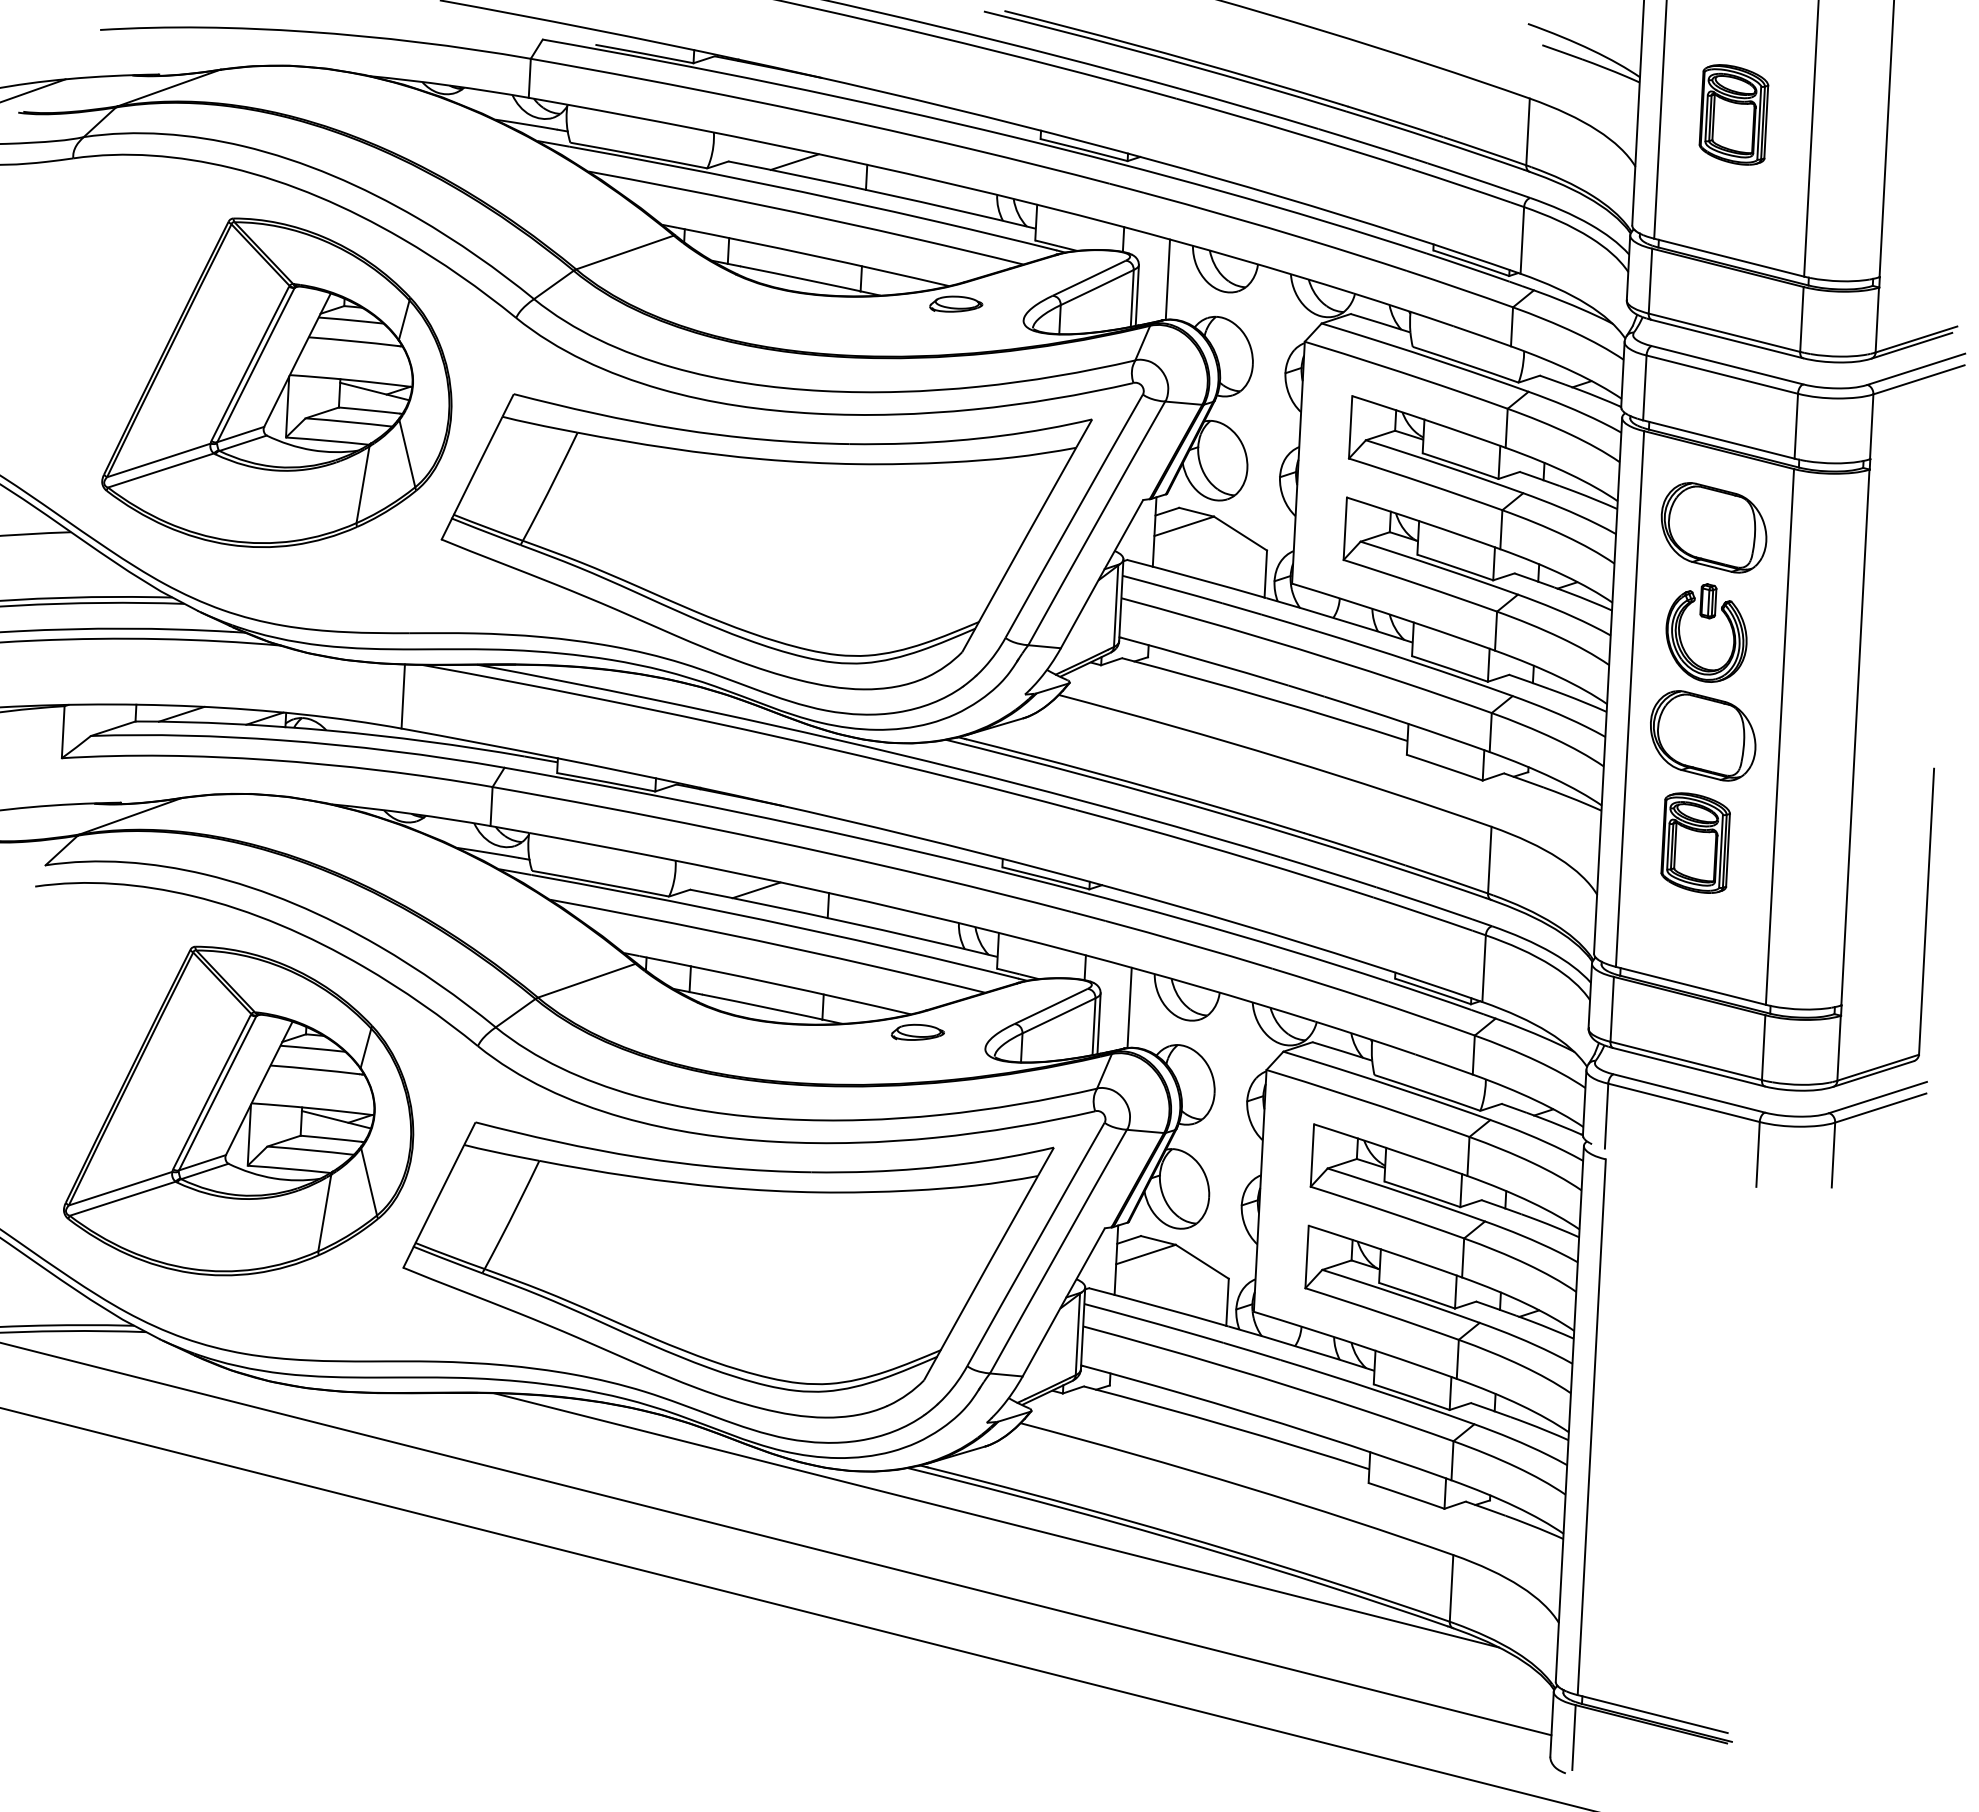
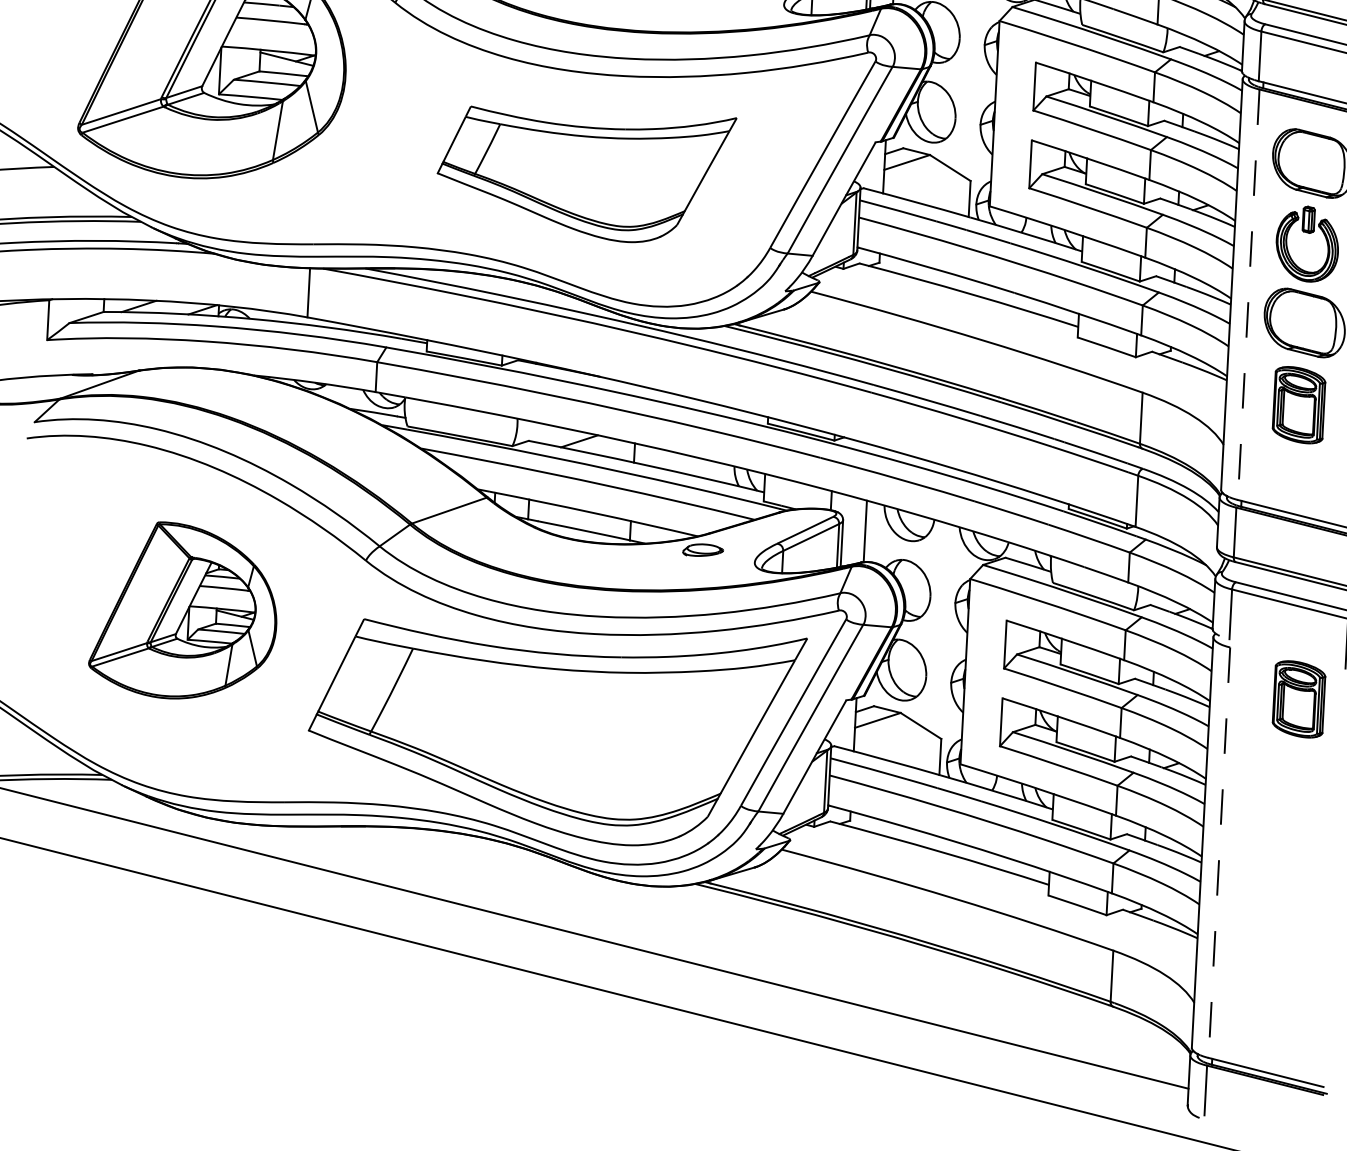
part: (766, 541) -> (587, 174), size x0.6
line: (1630, 699) -> (1249, 295), solid -> dashed
part: (238, 1110) -> (182, 610), size x0.7
part: (1695, 1226) -> (1298, 698), added
line: (1591, 1427) -> (1219, 852), solid -> dashed
line: (996, 1520) -> (763, 924), removed

